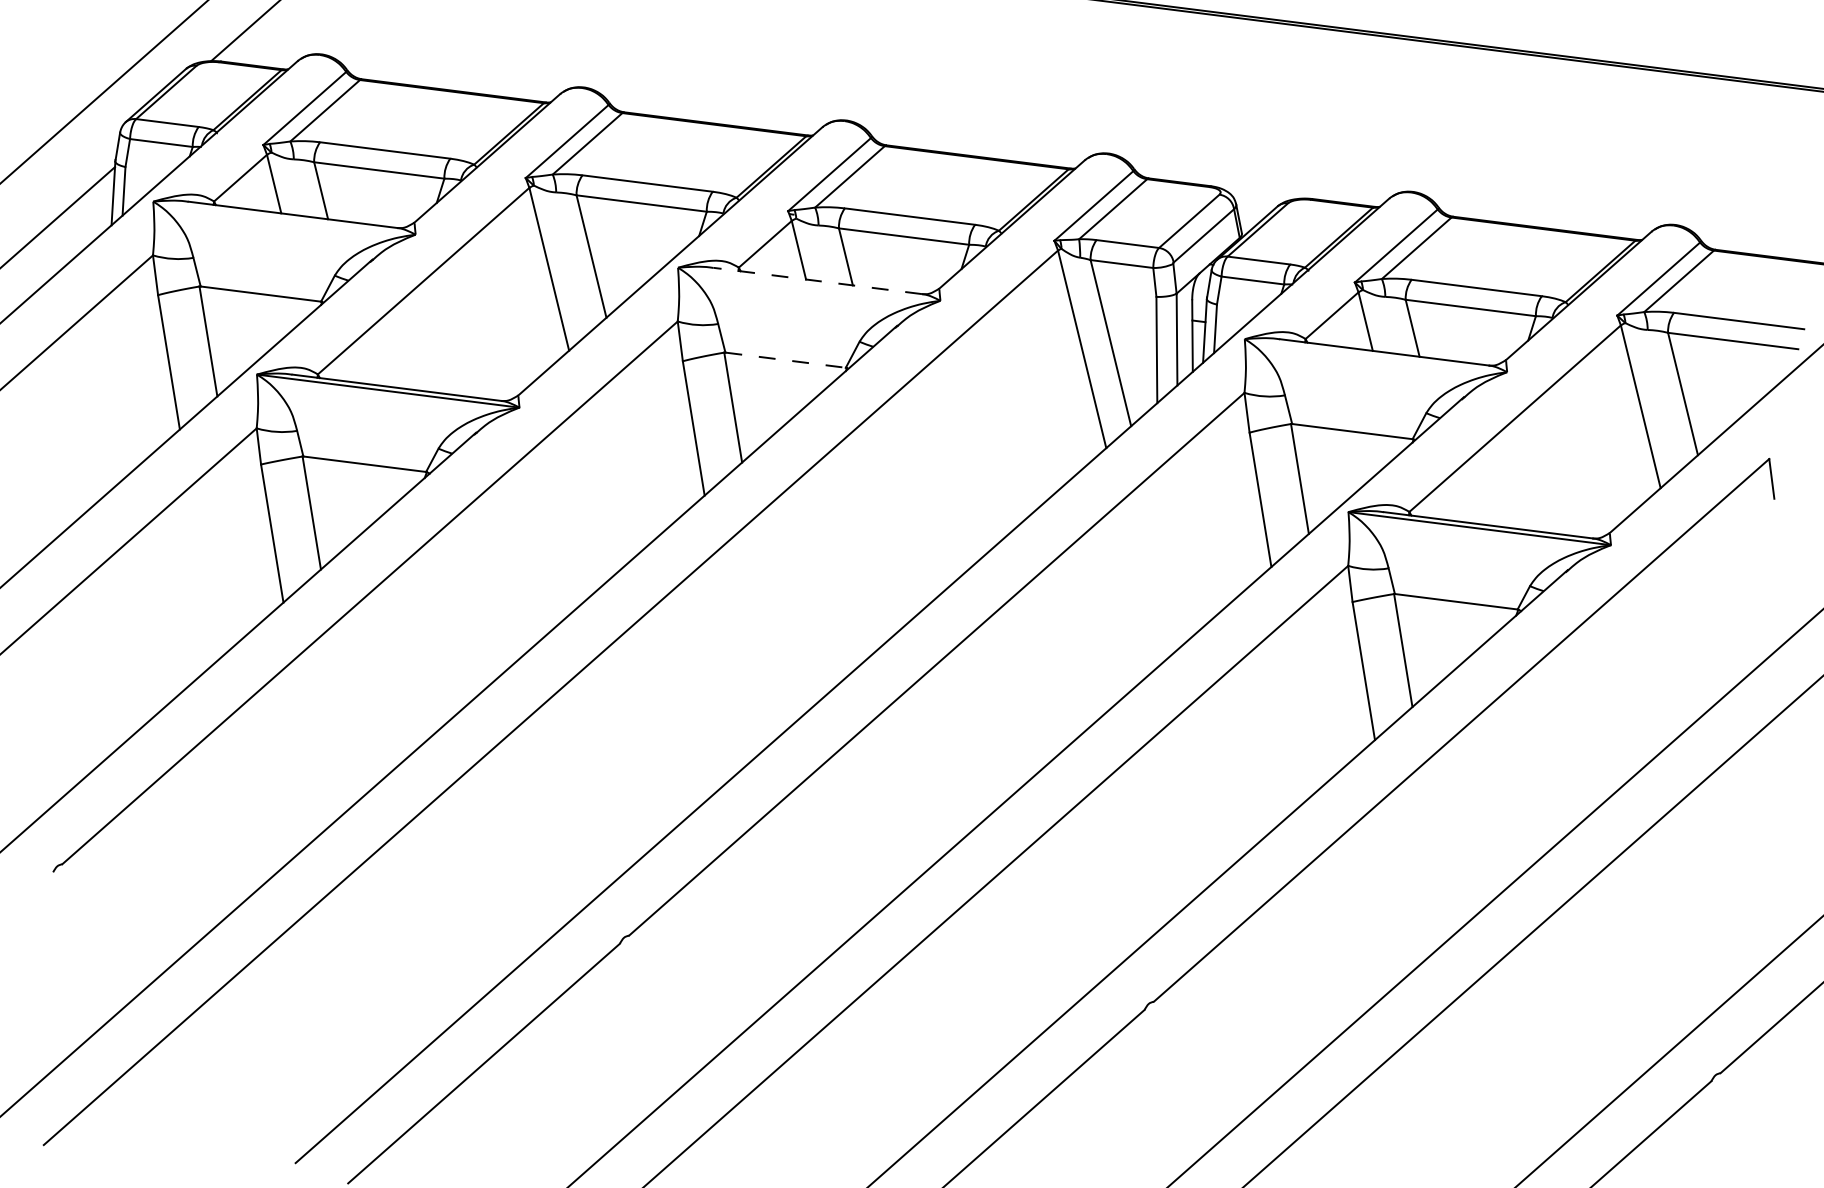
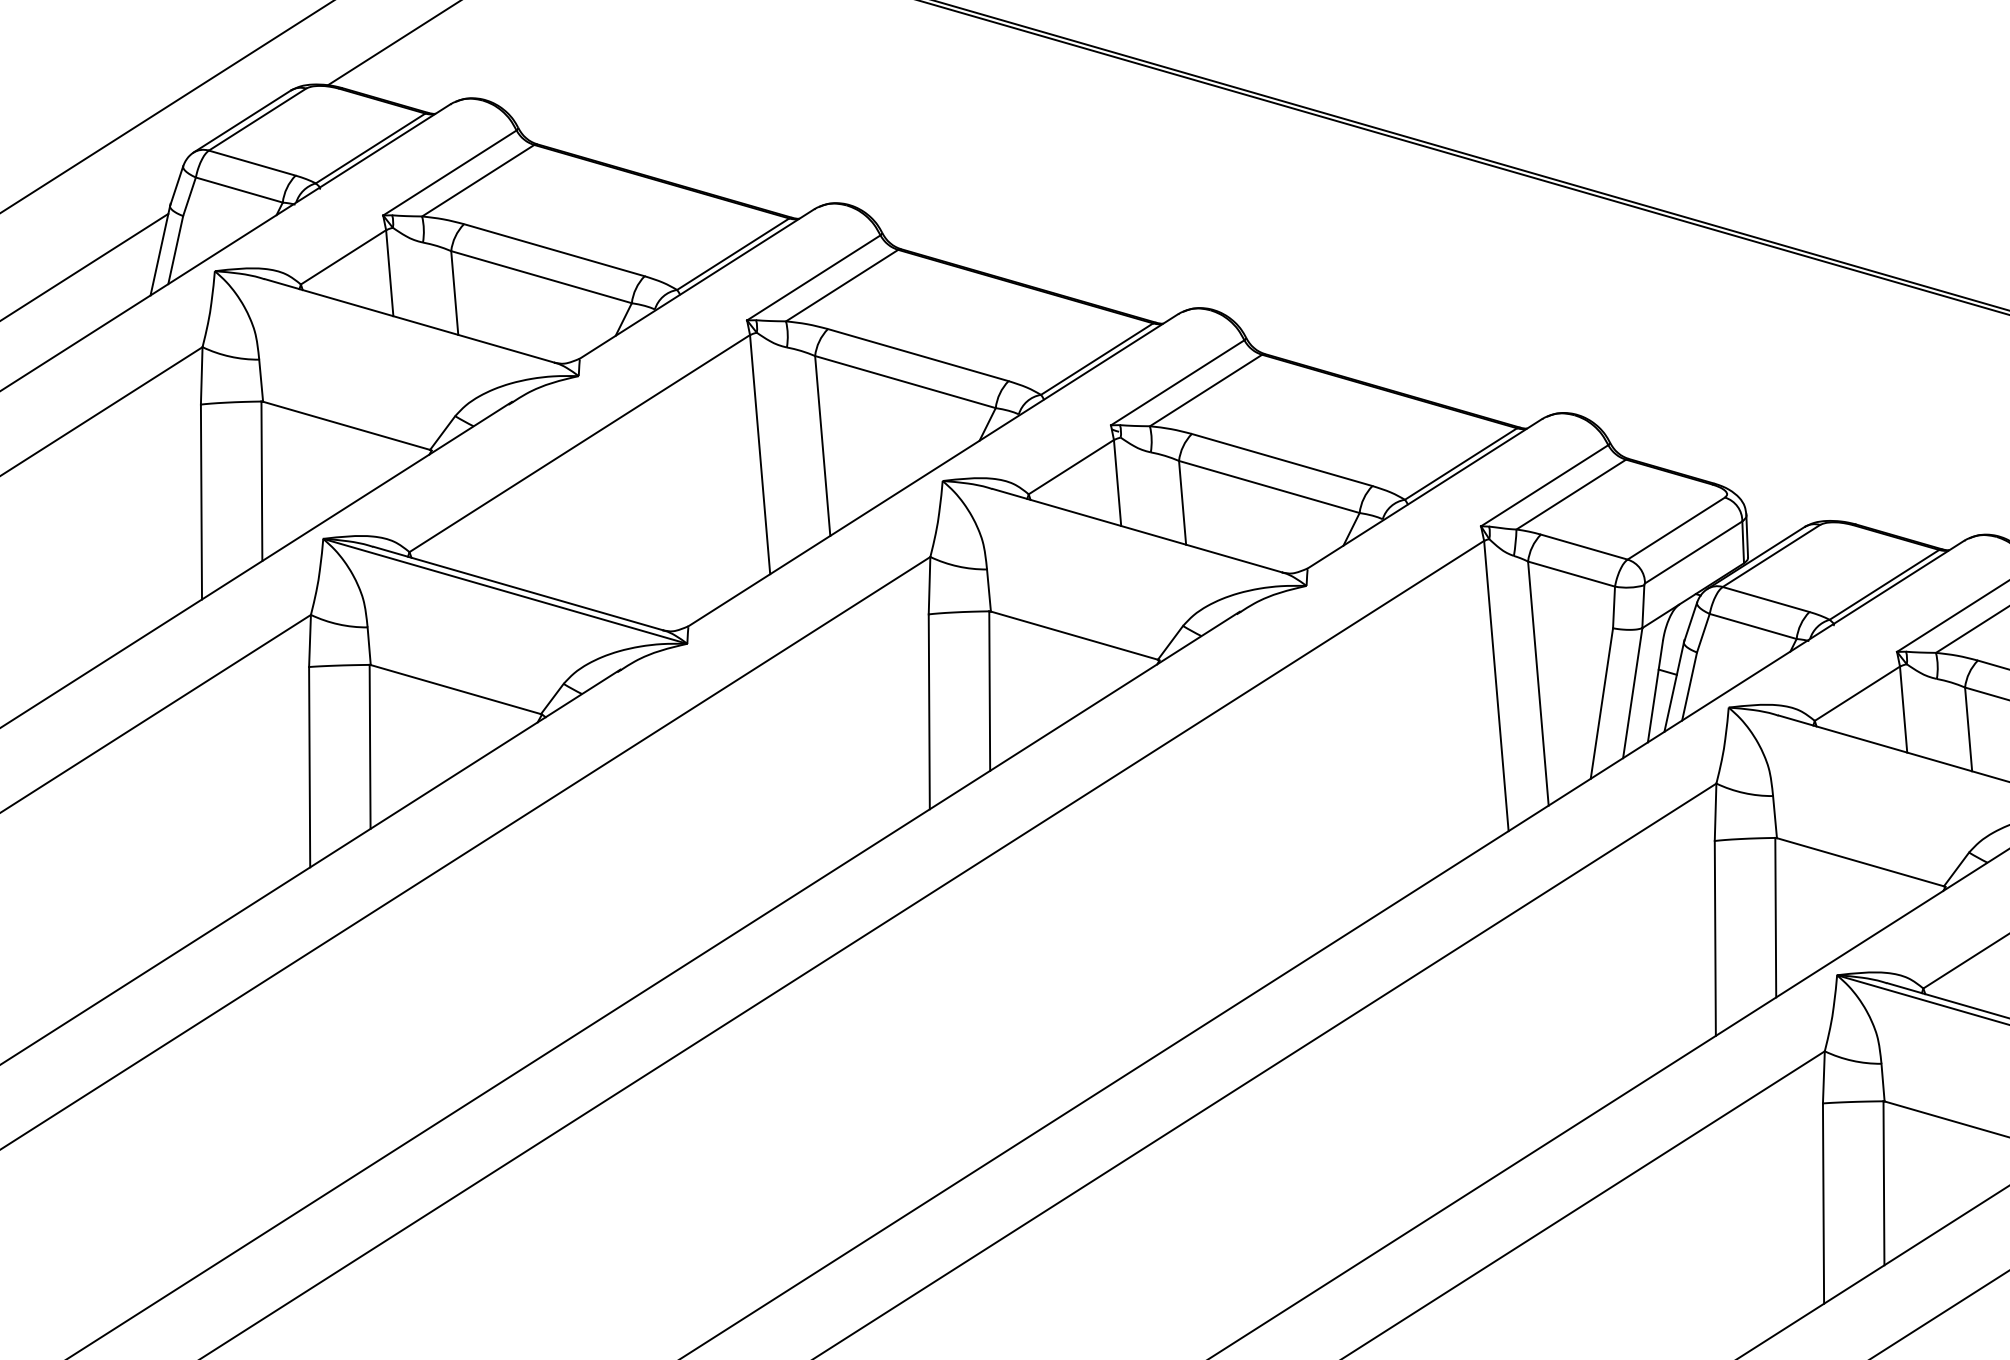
line: (817, 280) -> (1137, 529), dashed -> solid
line: (785, 360) -> (1074, 636), dashed -> solid

